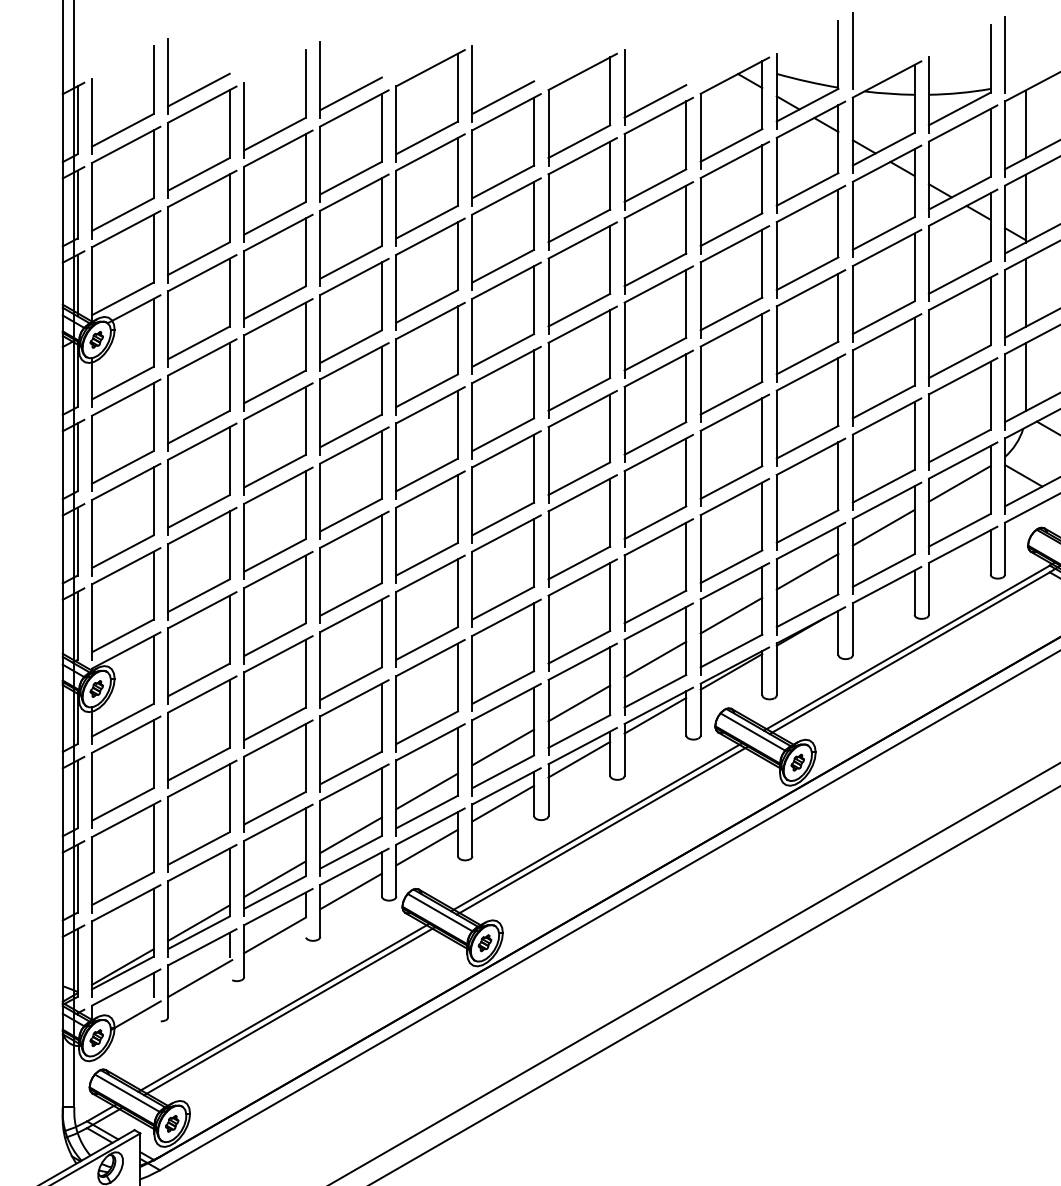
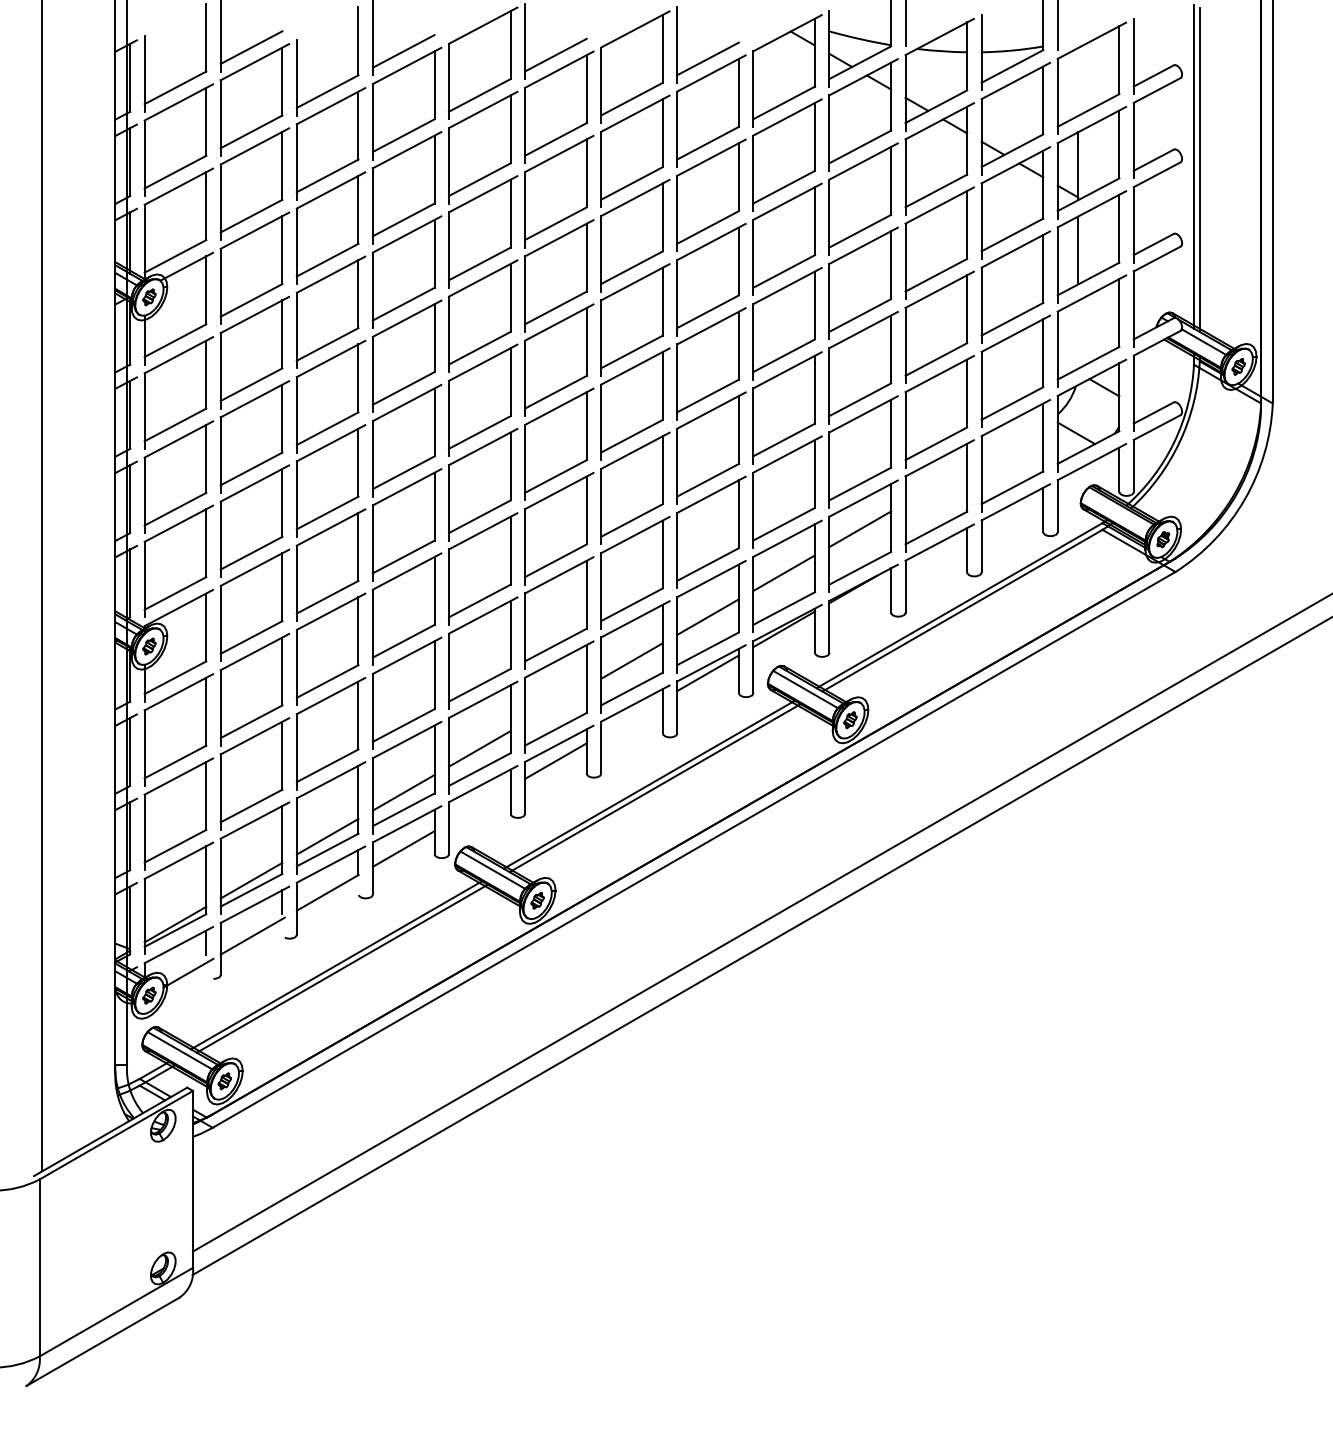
line: (1025, 123) -> (1078, 81), removed
line: (1025, 376) -> (1078, 334), removed
line: (959, 483) -> (1012, 441), removed
line: (883, 527) -> (936, 485), removed
line: (502, 746) -> (555, 704), removed
line: (578, 759) -> (631, 717), removed
line: (426, 846) -> (479, 804), removed

